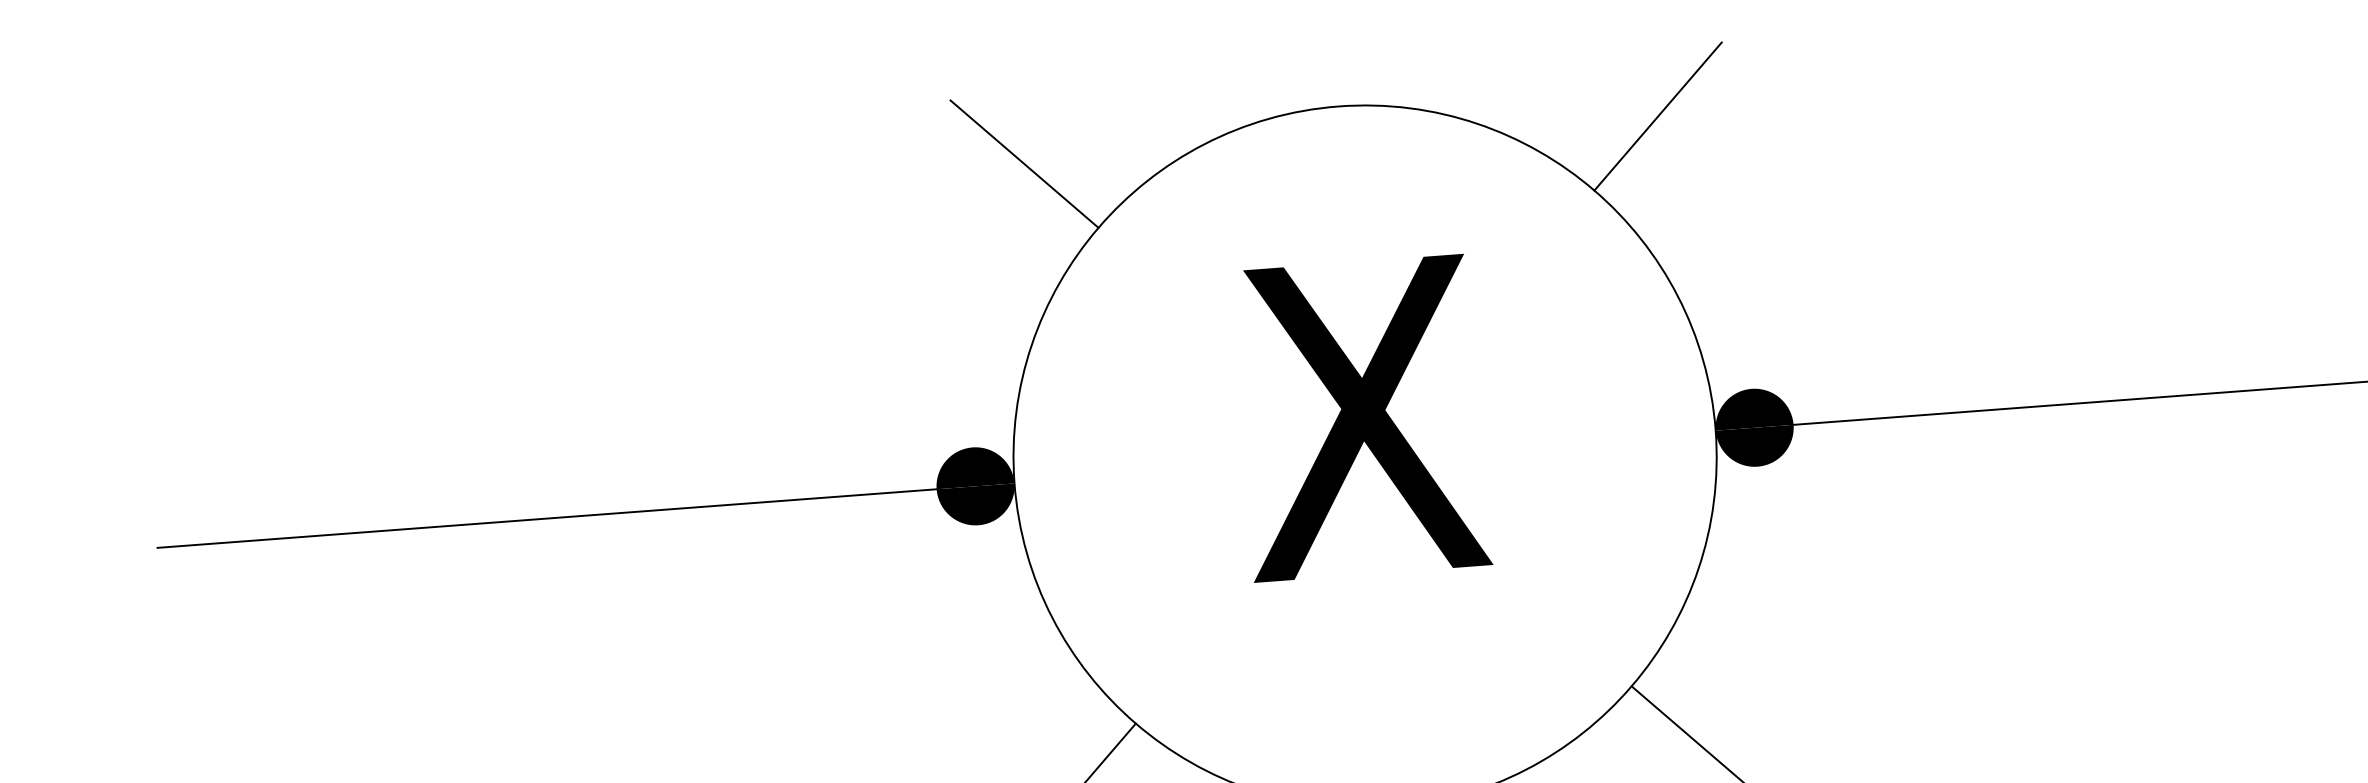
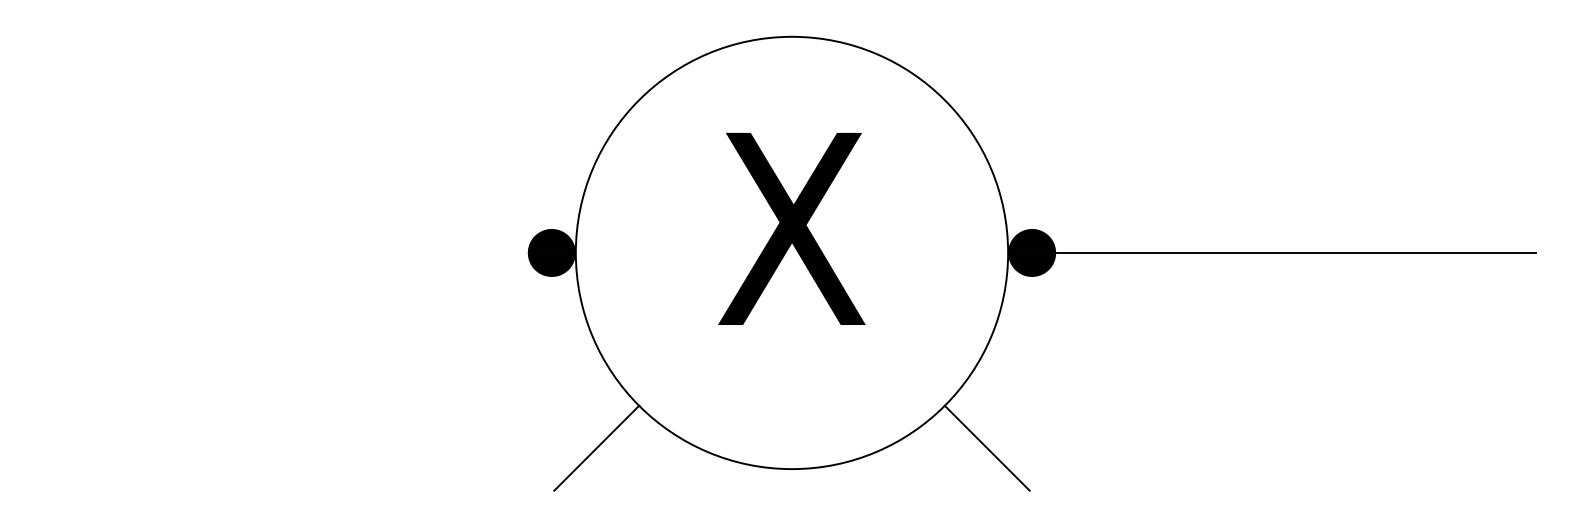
line: (1656, 116) -> (986, 57), removed
line: (1024, 163) -> (596, 57), removed
line: (546, 517) -> (287, 252), removed

